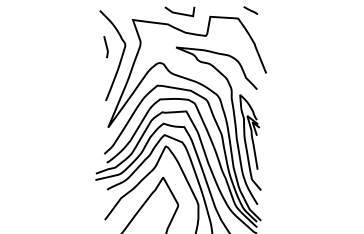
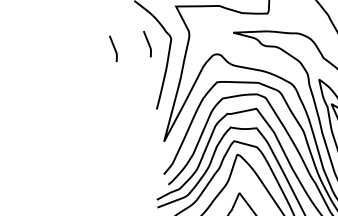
curve: (77, 46) -> (113, 48), added

